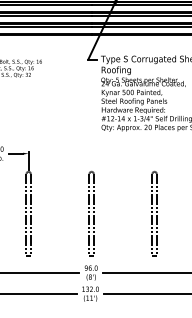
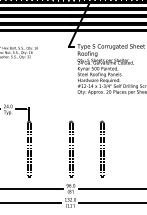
part: (153, 212) -> (101, 148), moved

